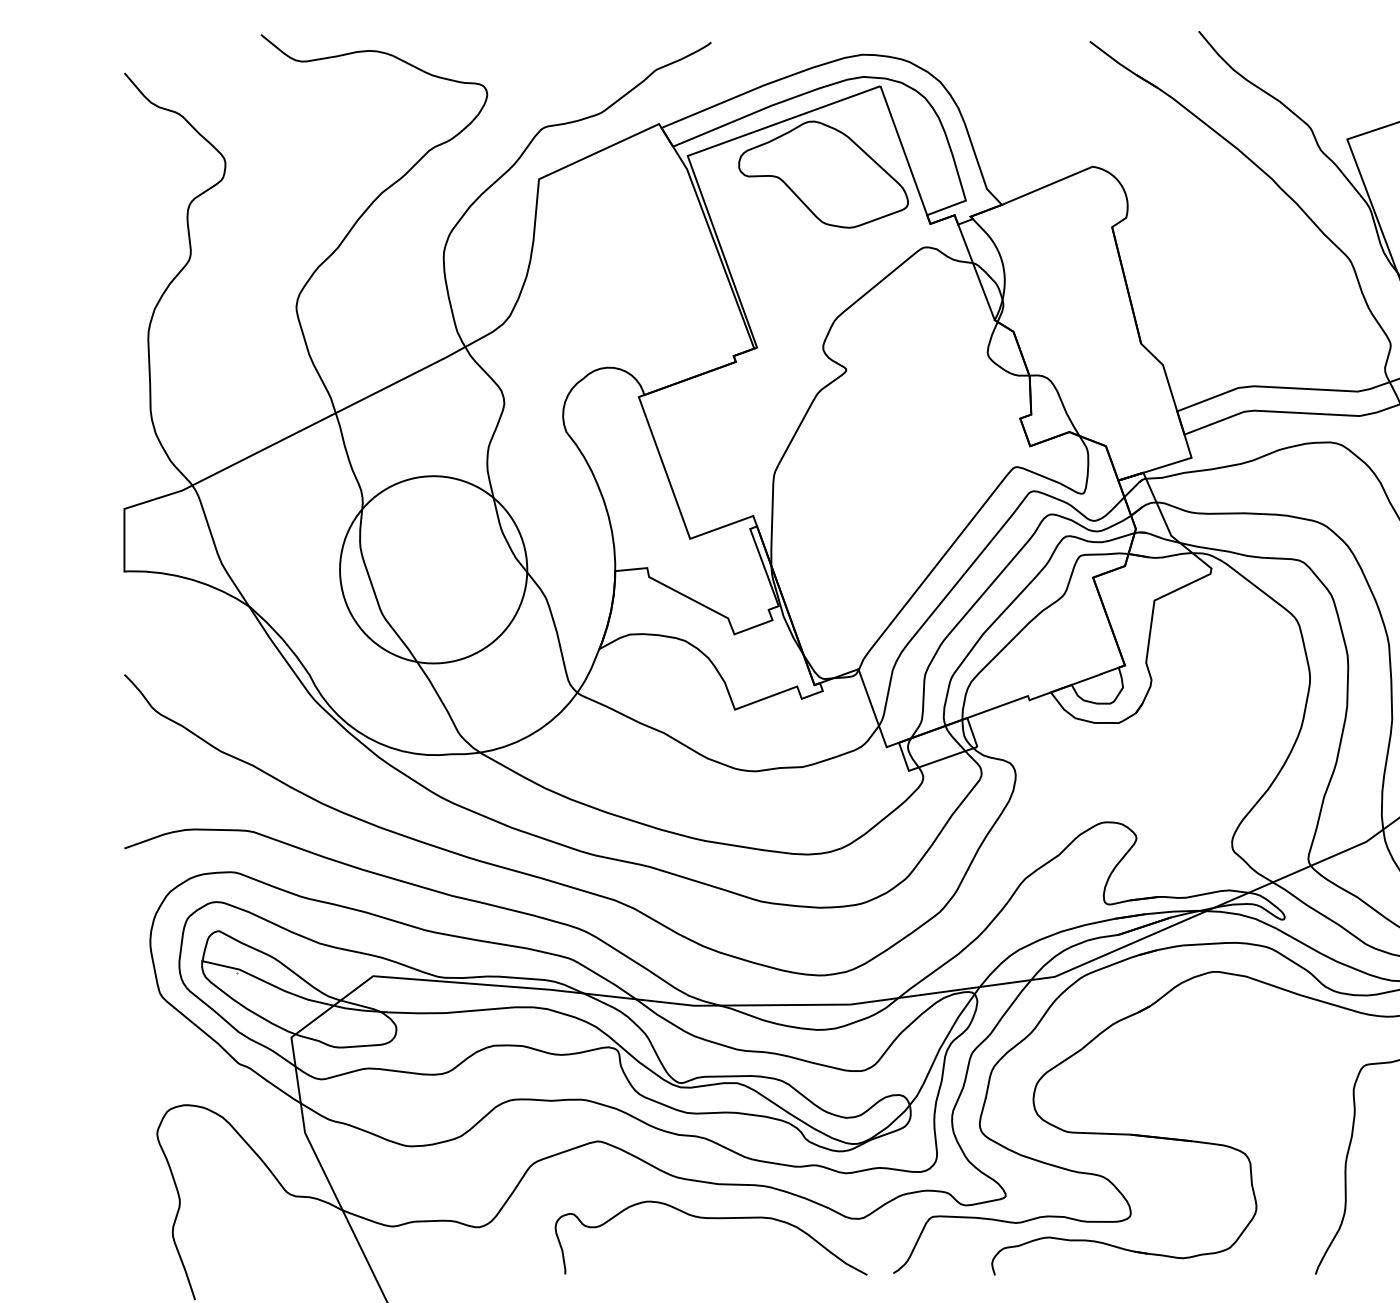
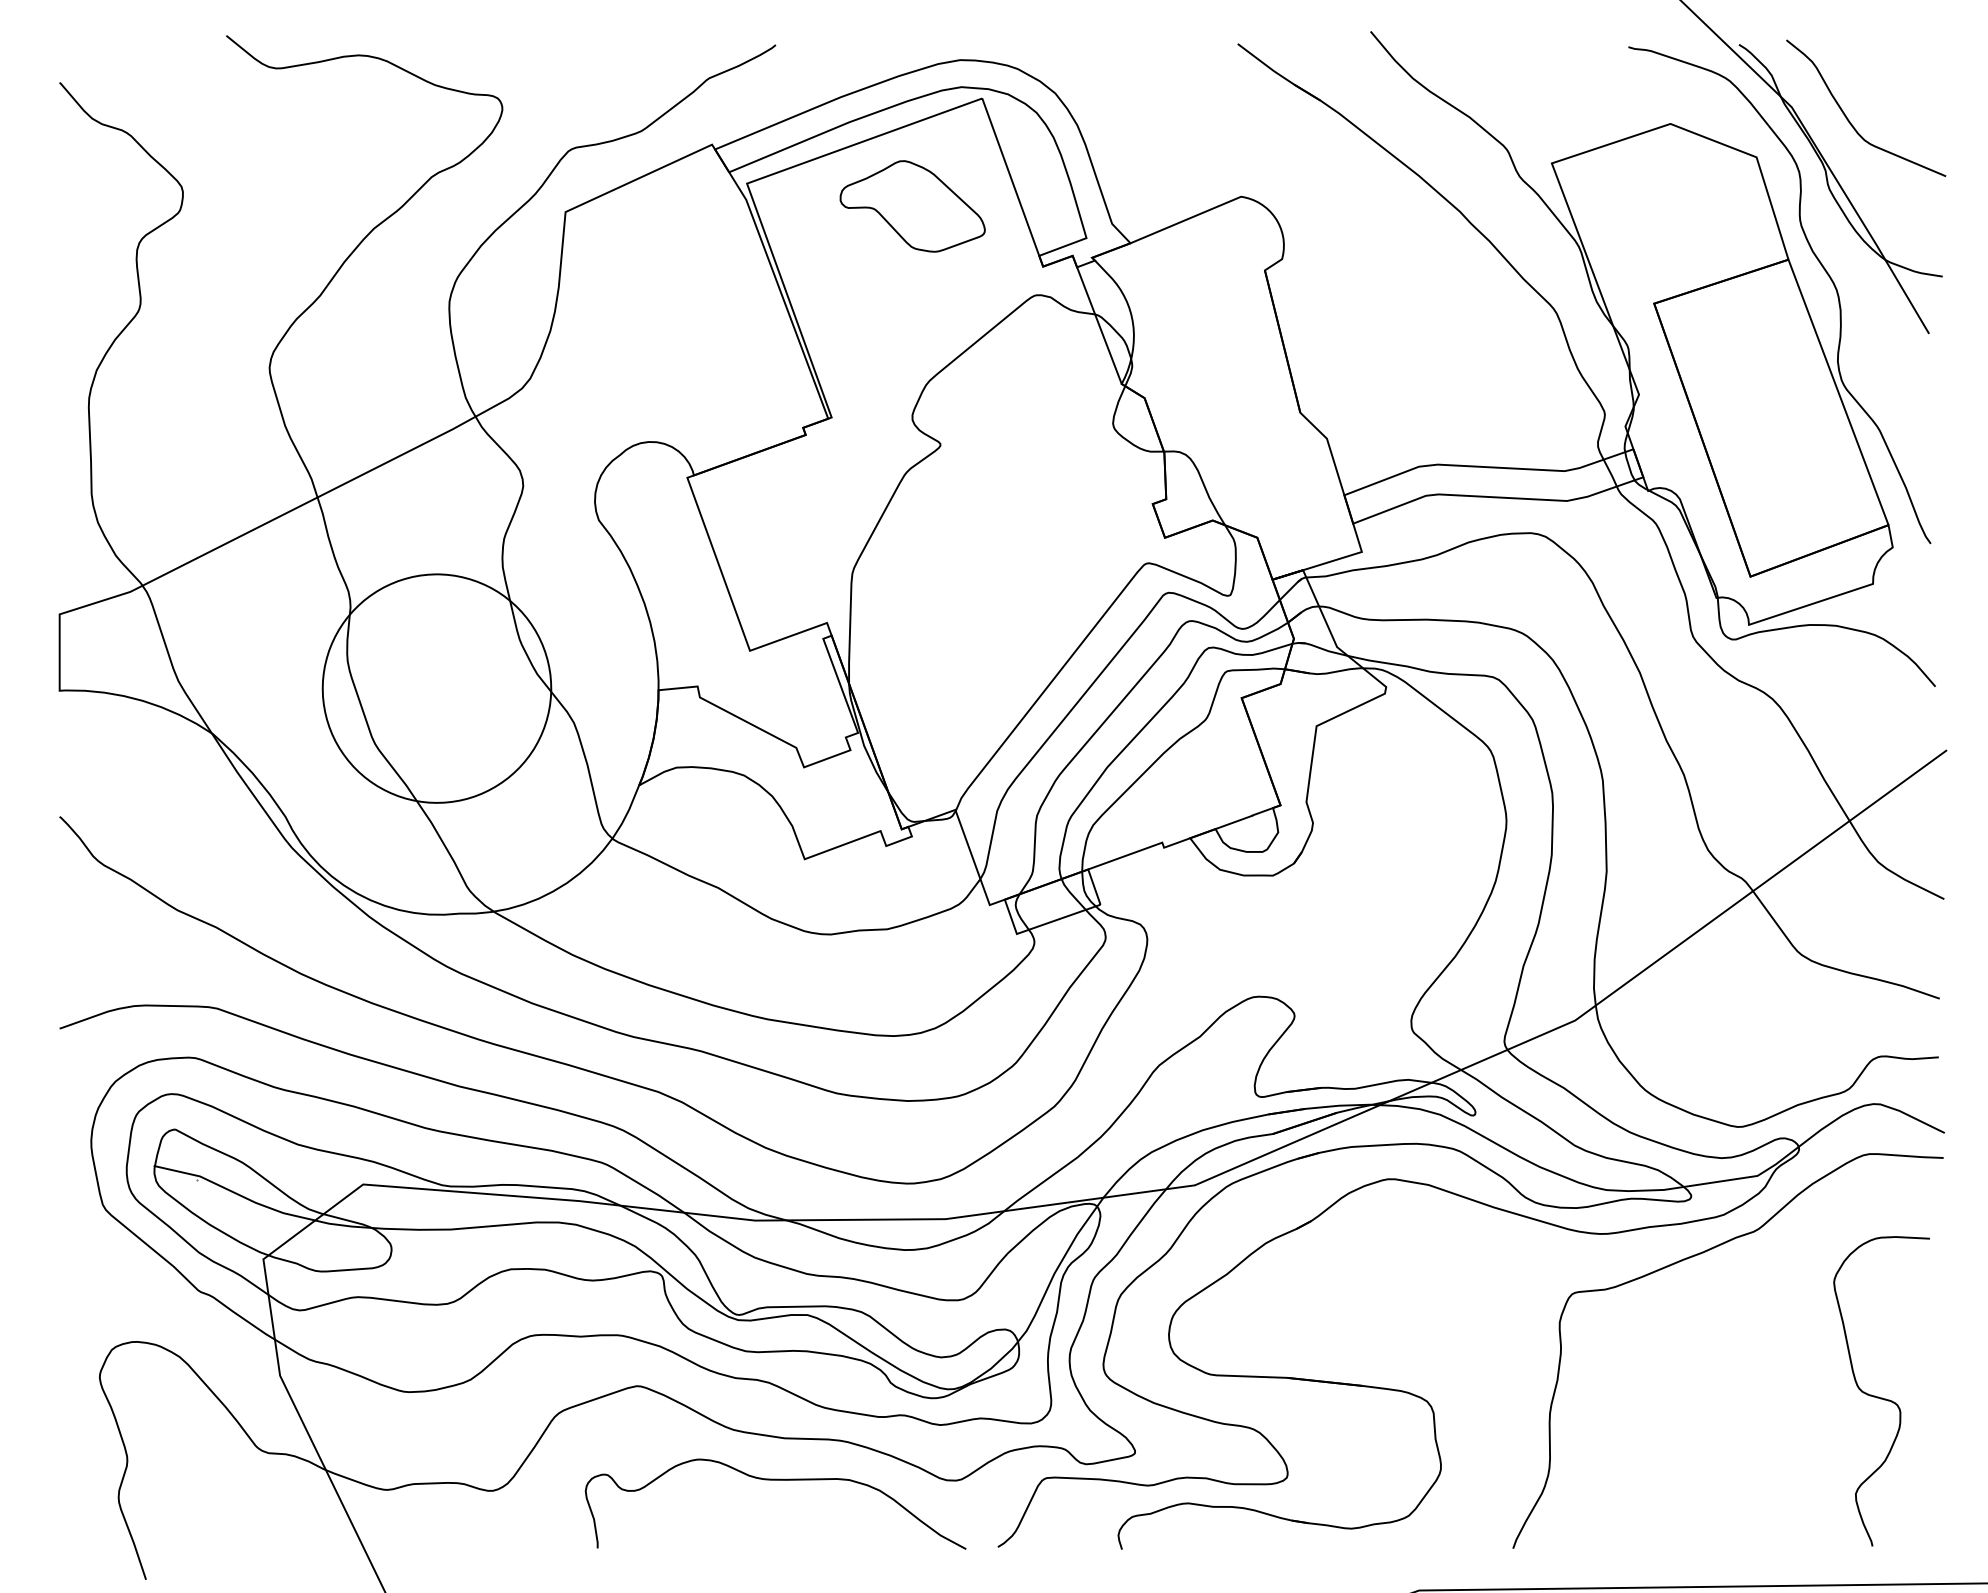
part: (823, 174) -> (912, 206), size x0.7

